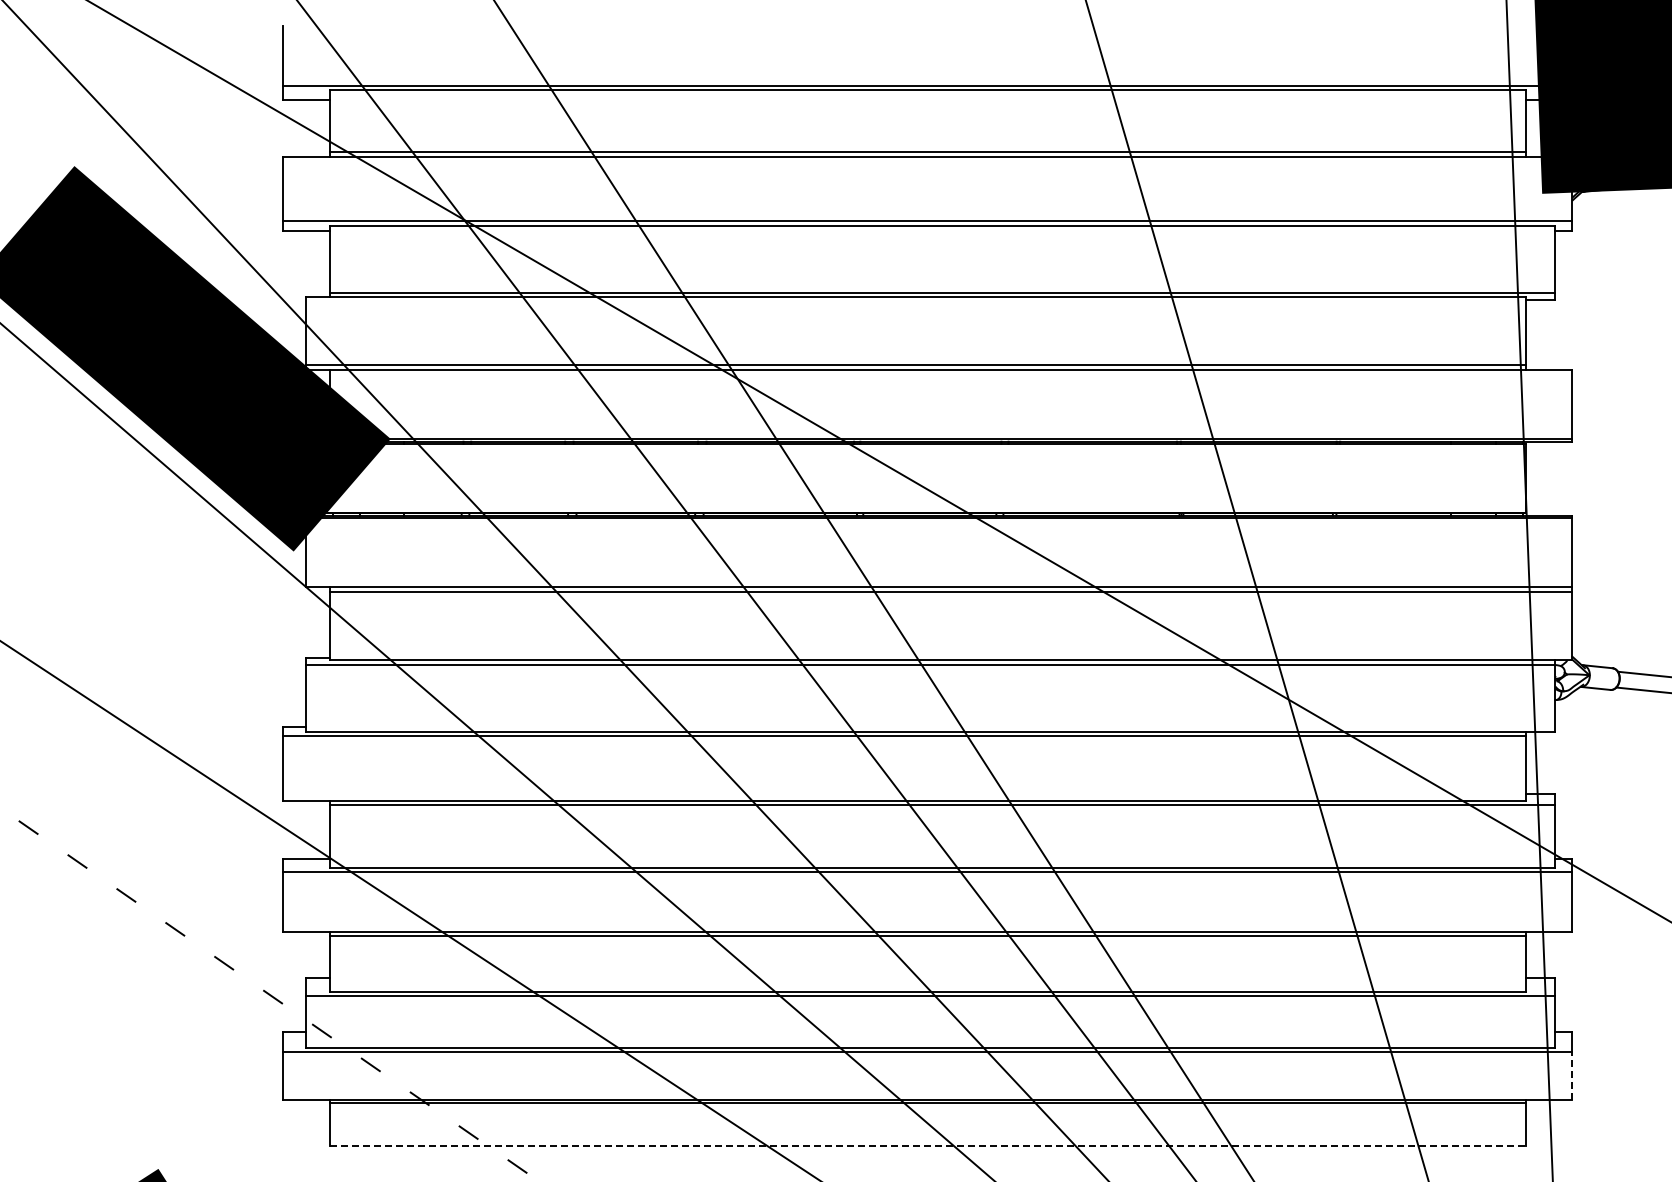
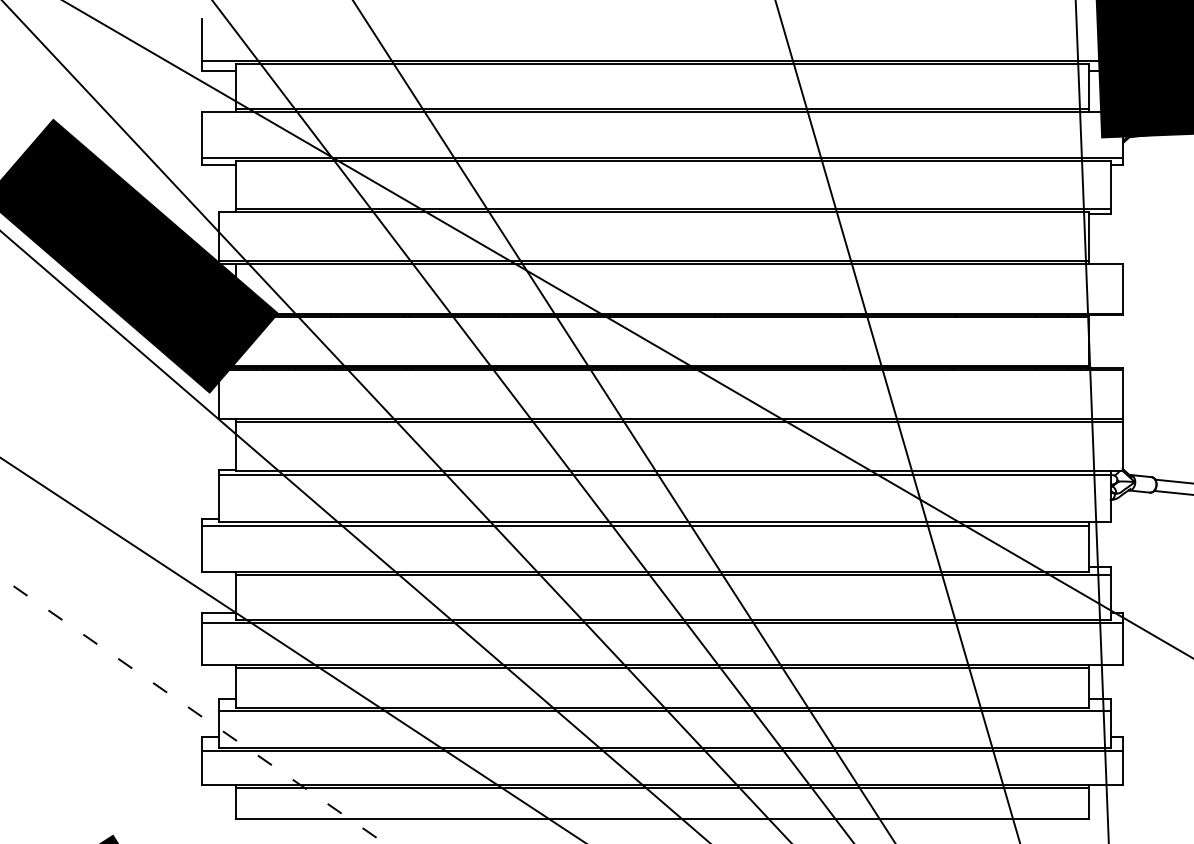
line: (1572, 1075) -> (1122, 767), dashed -> solid
line: (927, 1146) -> (662, 818), dashed -> solid

